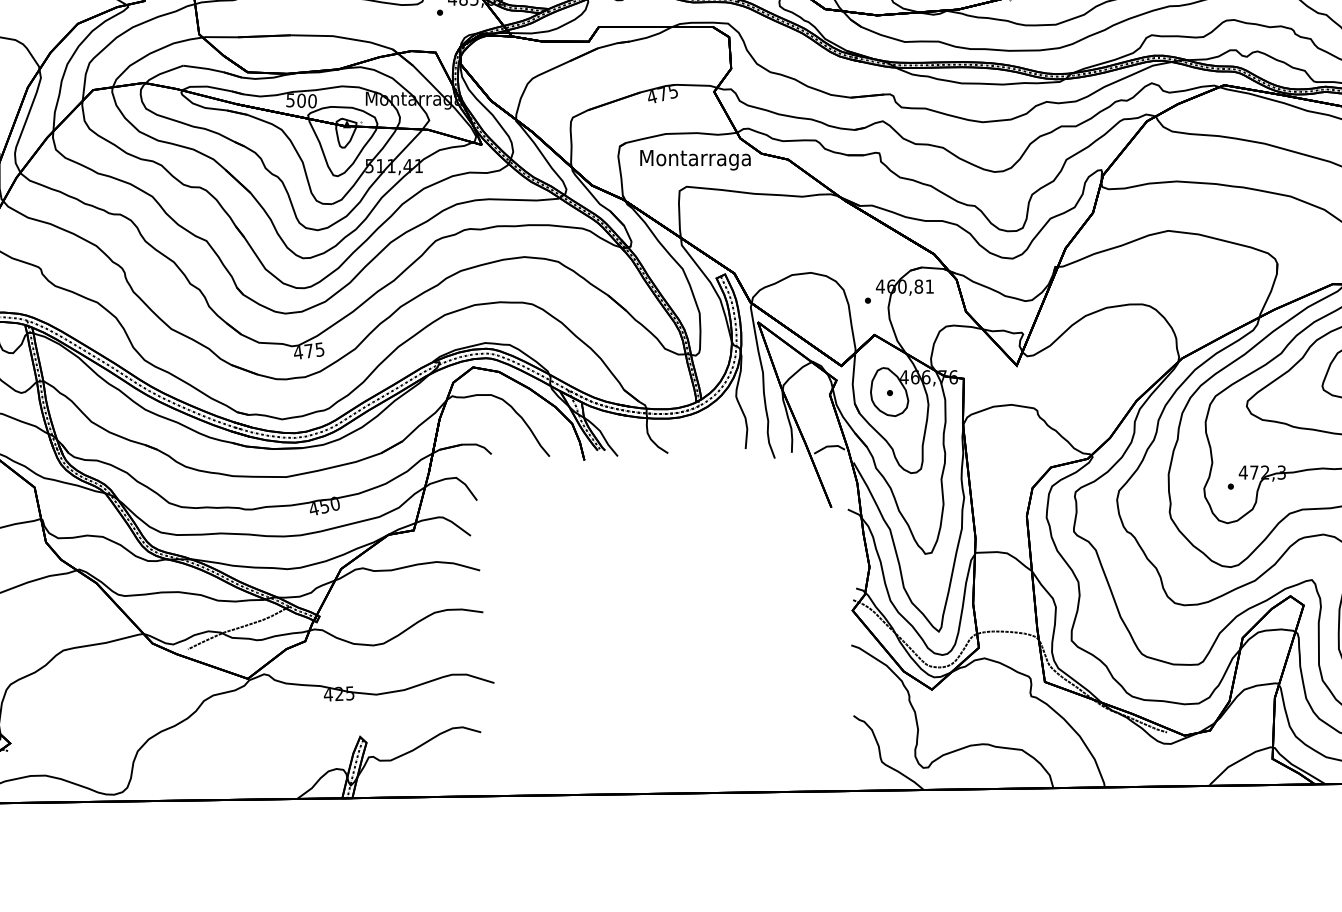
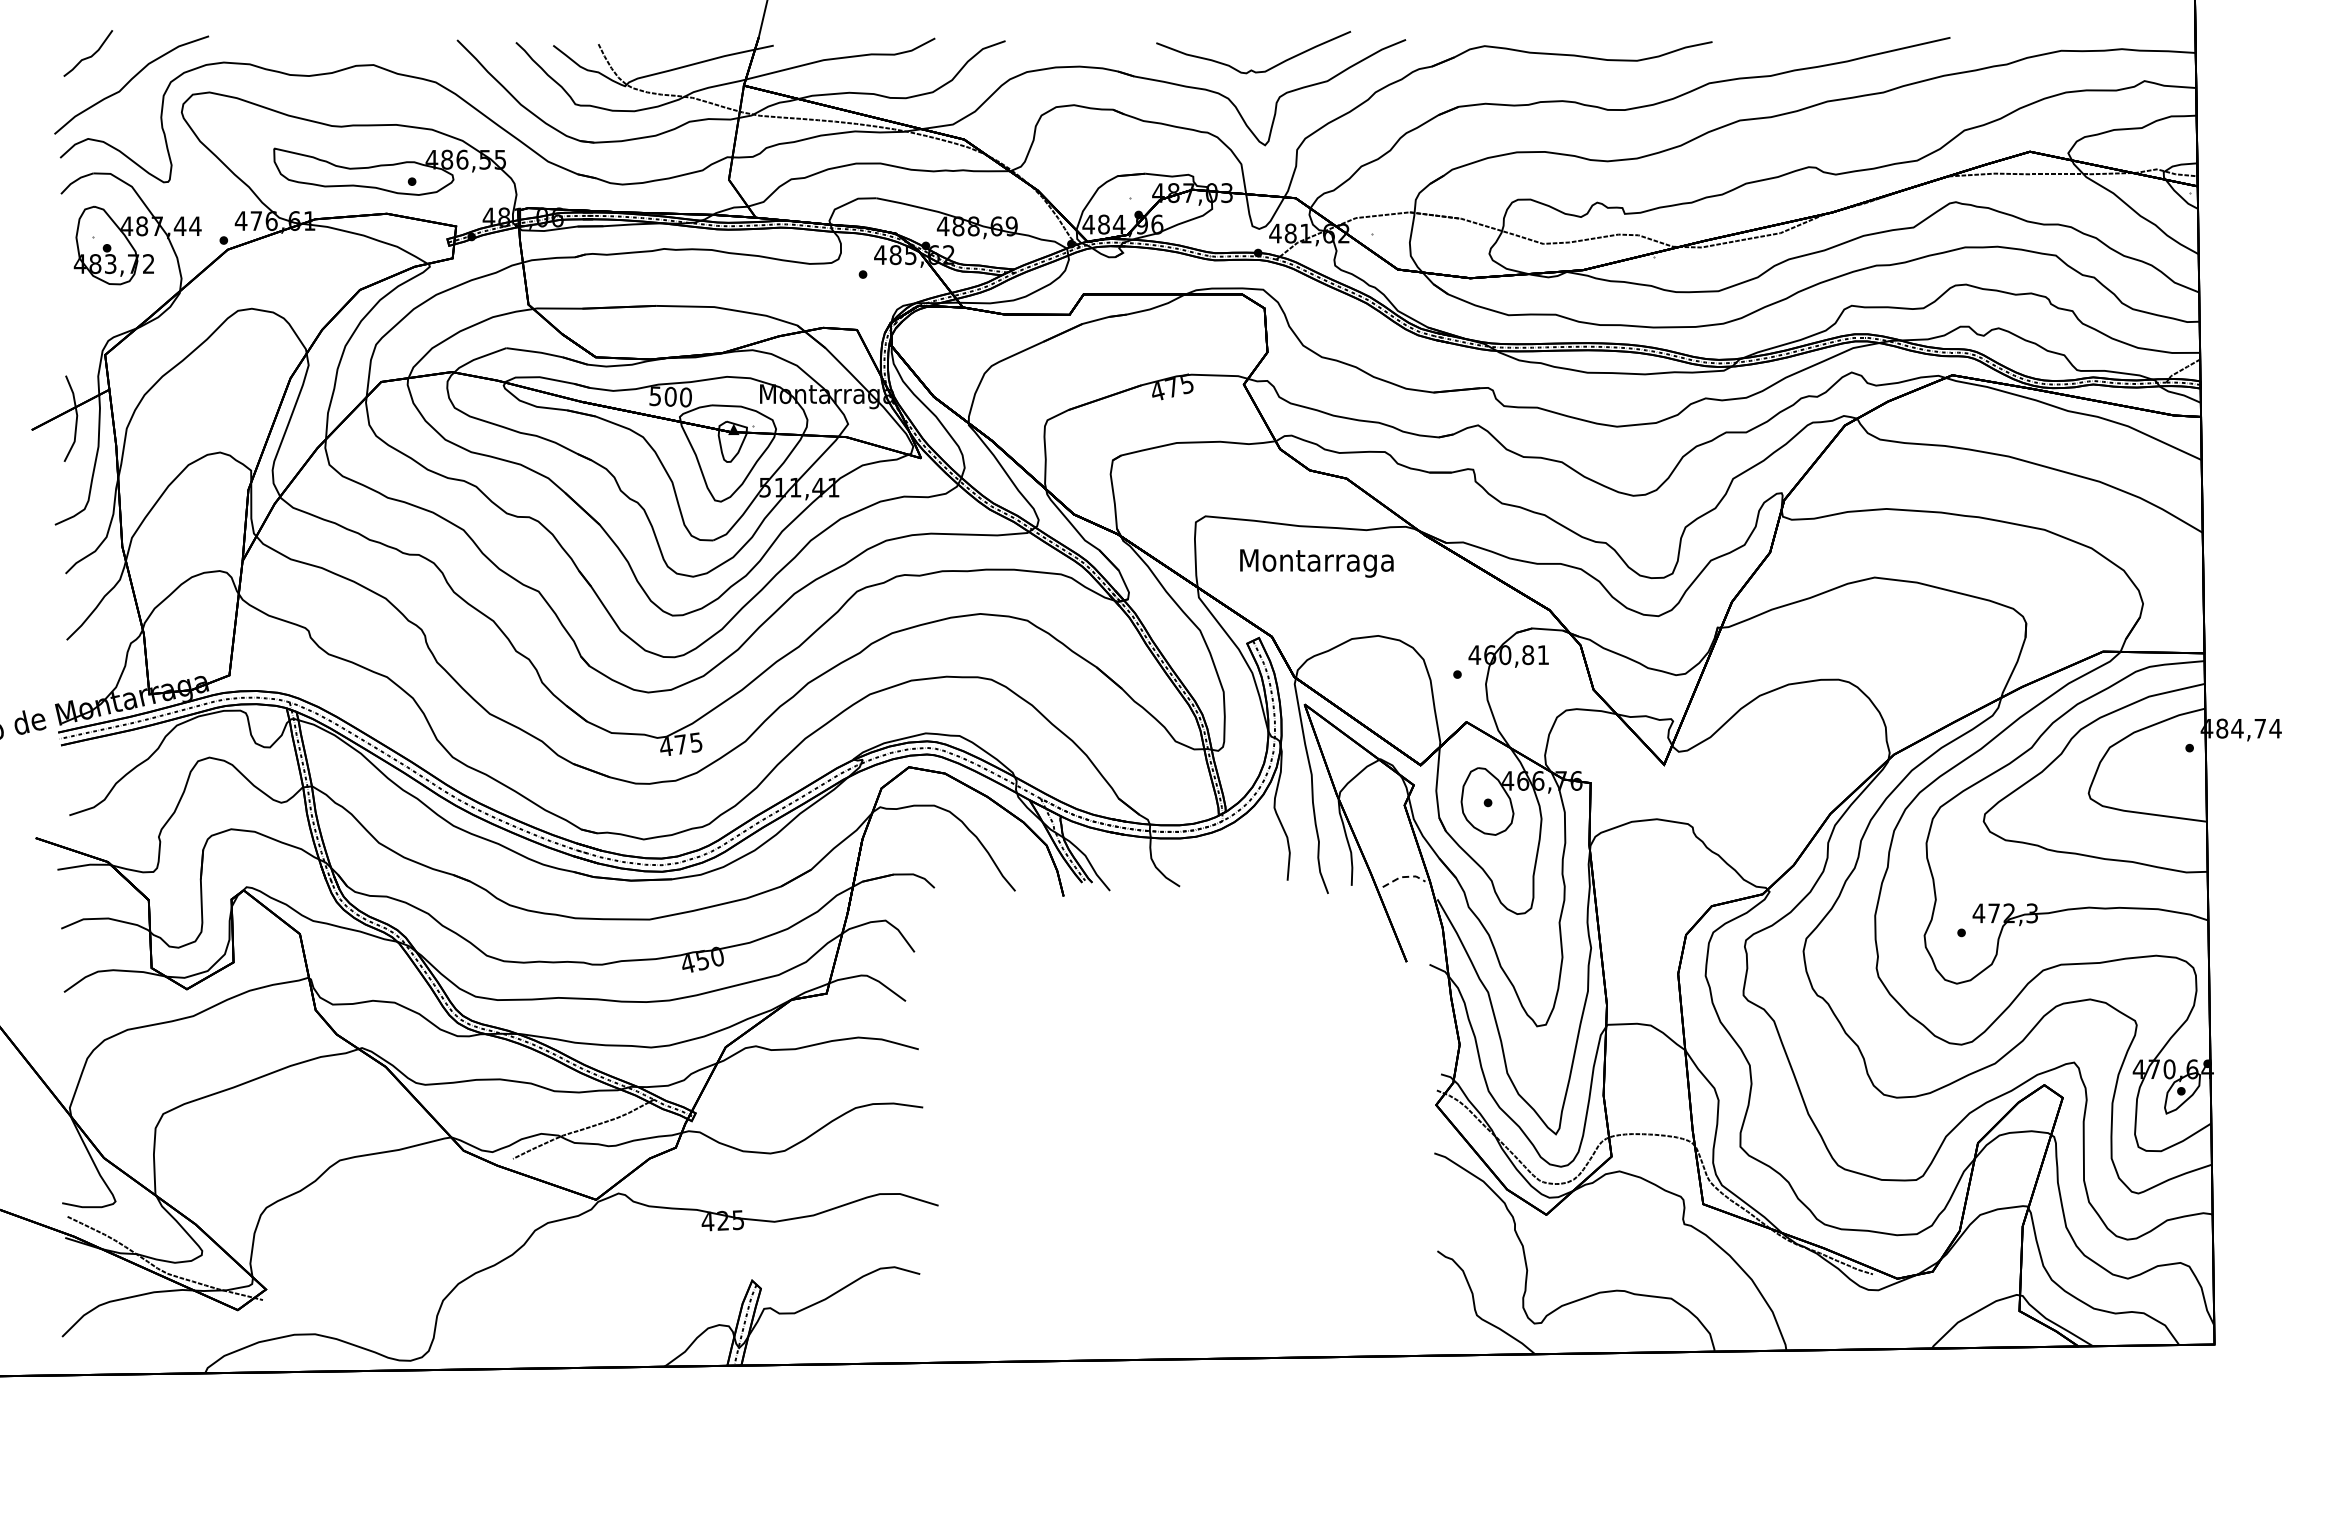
text: (695, 160) -> (1316, 563), moved
line: (829, 446) -> (1403, 877), solid -> dashed

